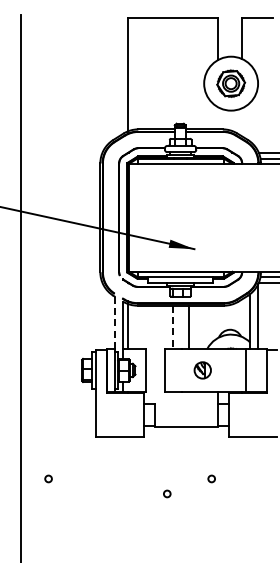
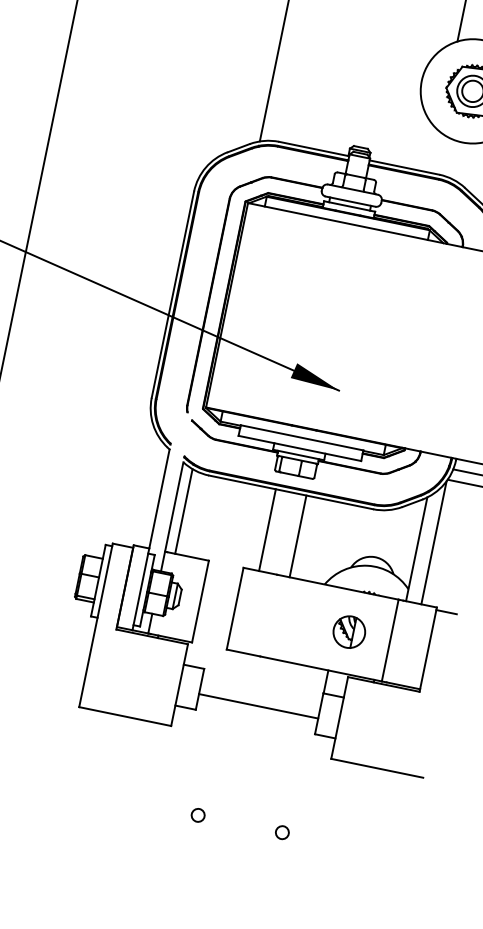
line: (114, 322) -> (159, 498), dashed -> solid
line: (172, 327) -> (266, 530), dashed -> solid
part: (202, 370) -> (348, 632), moved
line: (186, 427) -> (258, 706), moved
circle: (167, 493) -> (198, 814), moved

